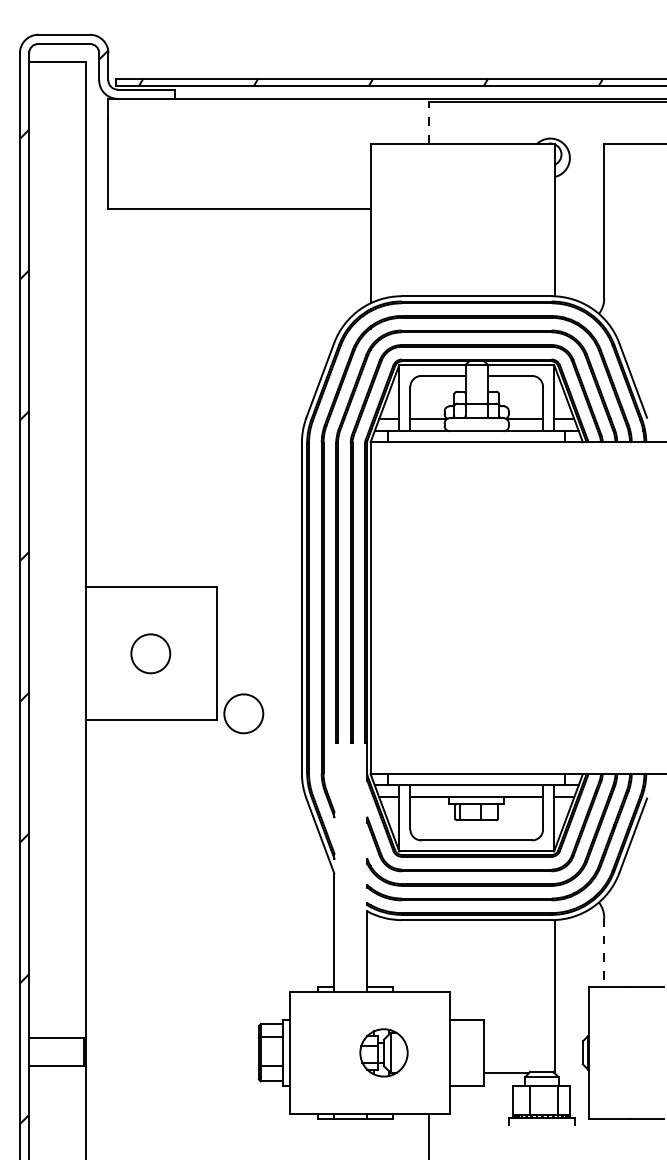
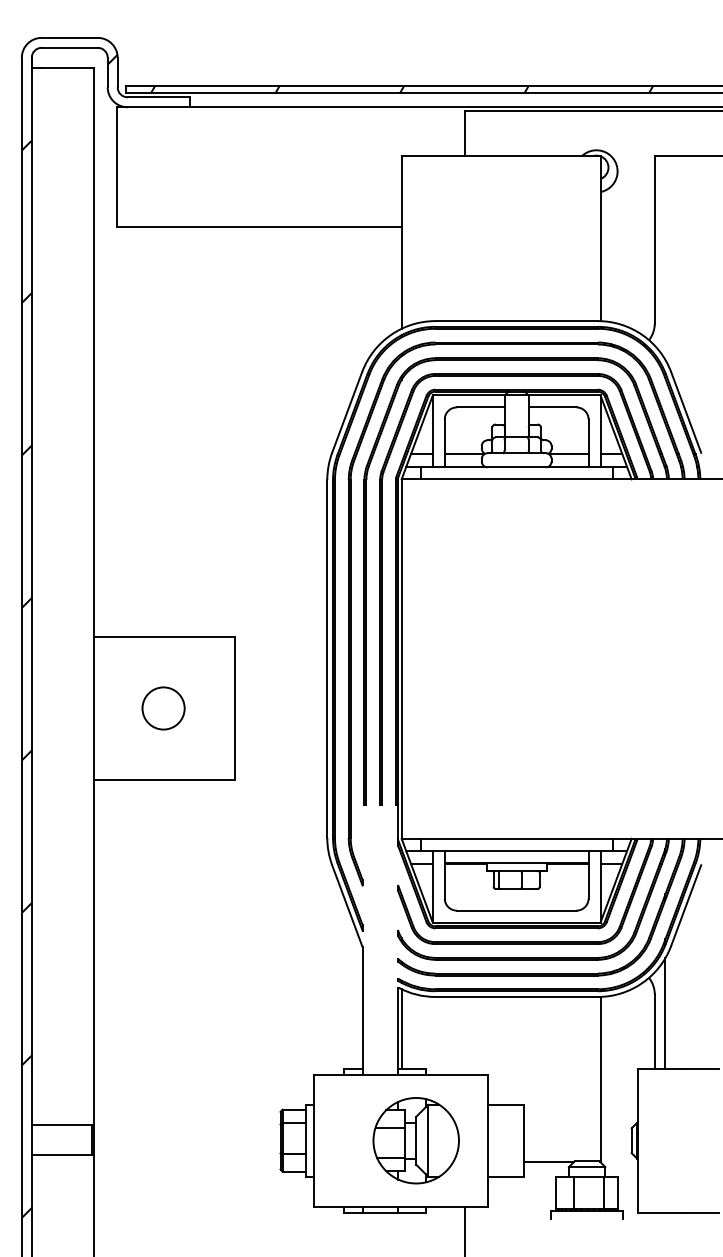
line: (428, 123) -> (464, 133), dashed -> solid
circle: (243, 713) -> (264, 773), removed
line: (614, 935) -> (665, 1013), added
line: (370, 949) -> (401, 1028), added
line: (604, 952) -> (655, 1032), dashed -> solid
part: (383, 1052) -> (415, 1140), size x1.67

